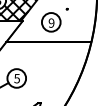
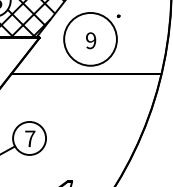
circle: (50, 22) -> (89, 39), size x1.6
text: (17, 78) -> (30, 138), 5 -> 7

